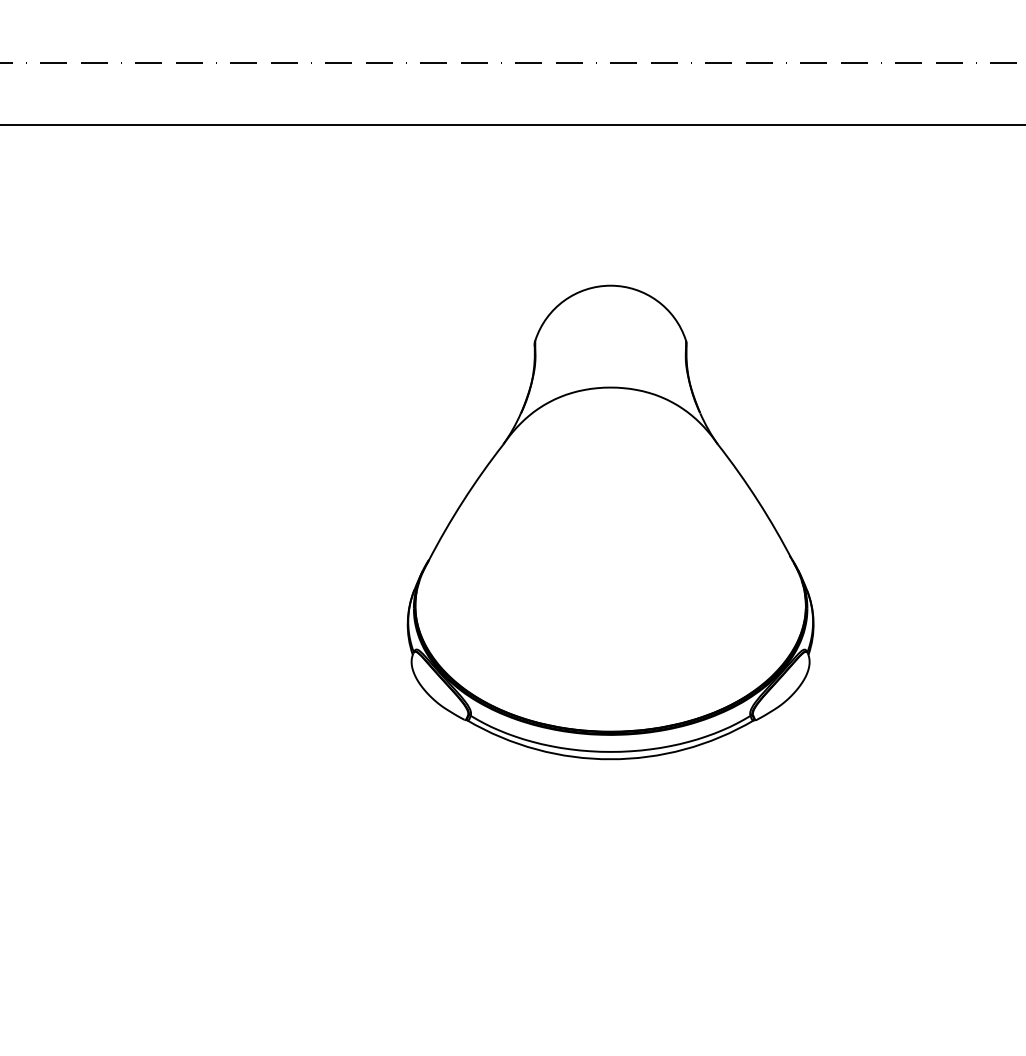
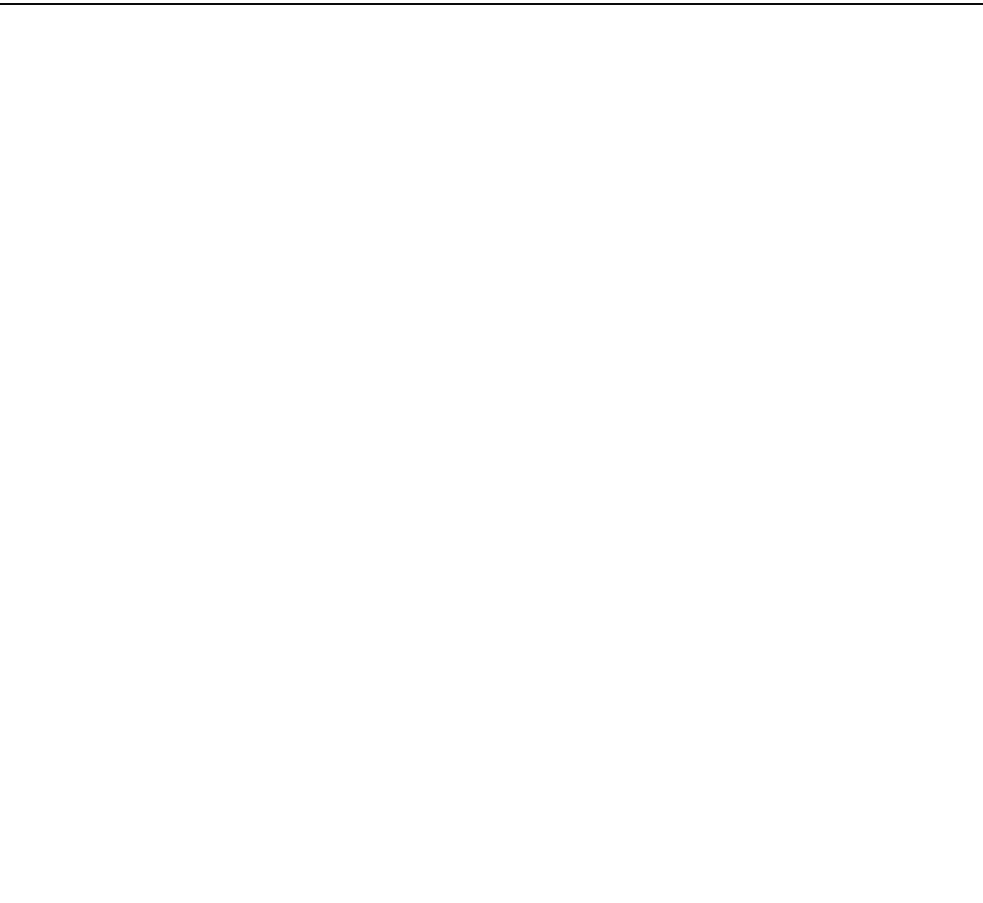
part: (610, 522) -> (675, 443), removed

